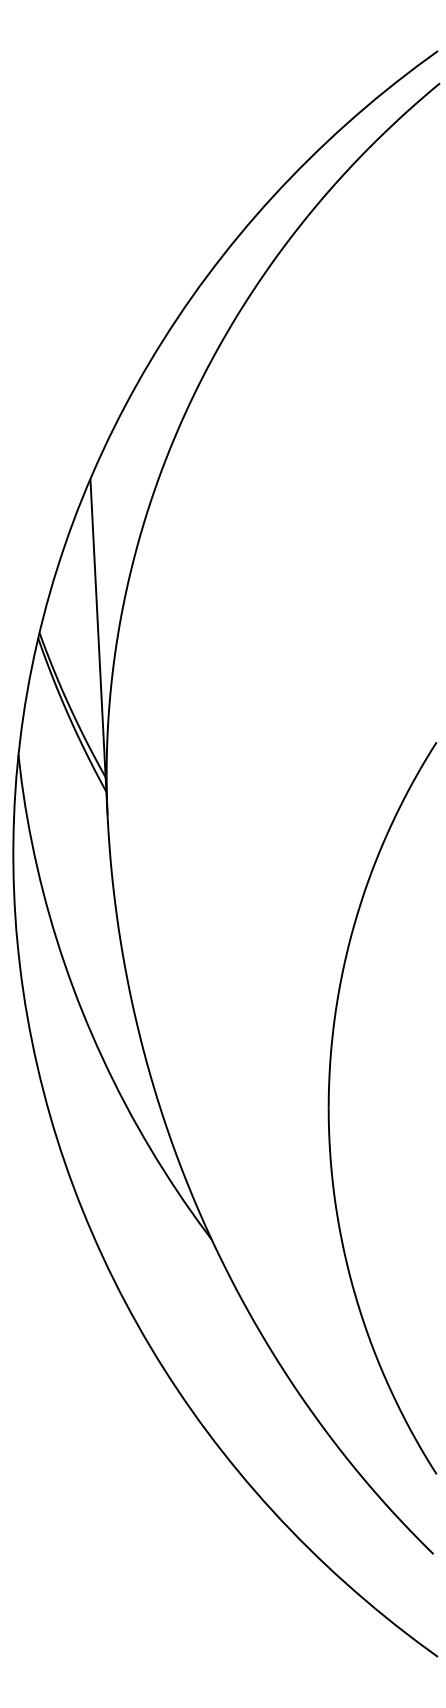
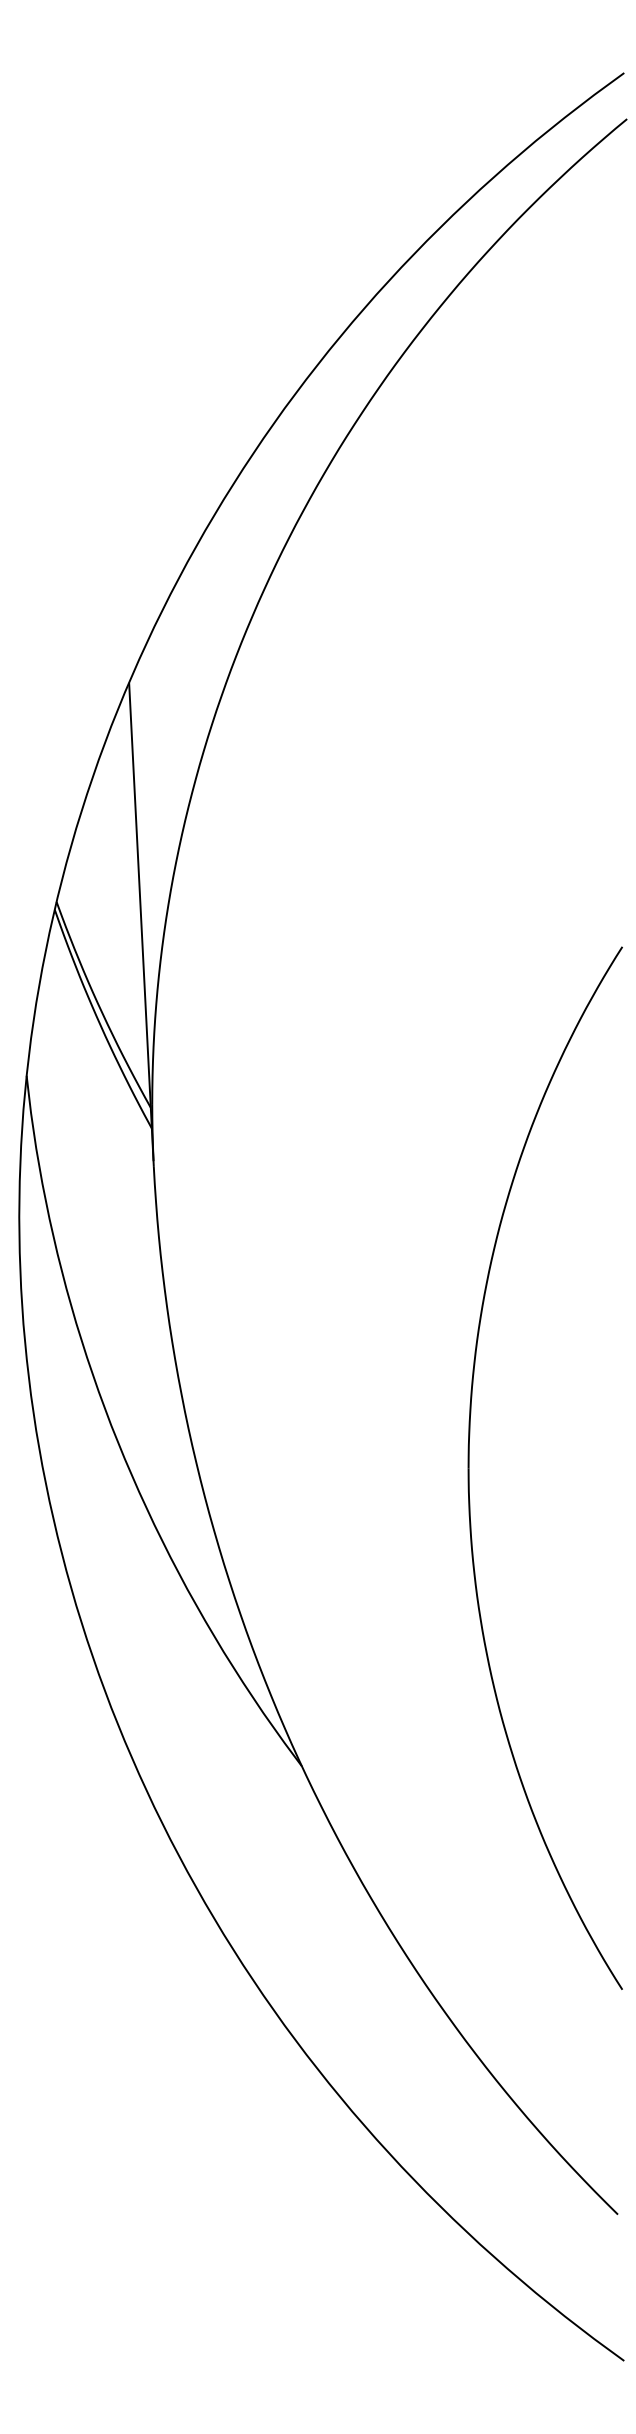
part: (329, 1107) -> (469, 1467), moved

